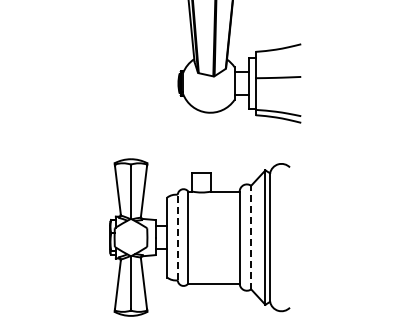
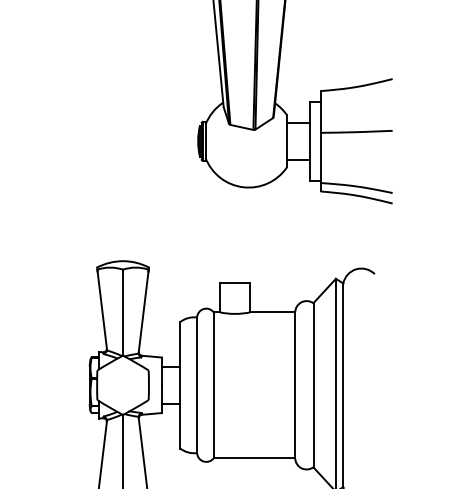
line: (177, 237) -> (196, 385), dashed -> solid
line: (251, 237) -> (313, 385), dashed -> solid

